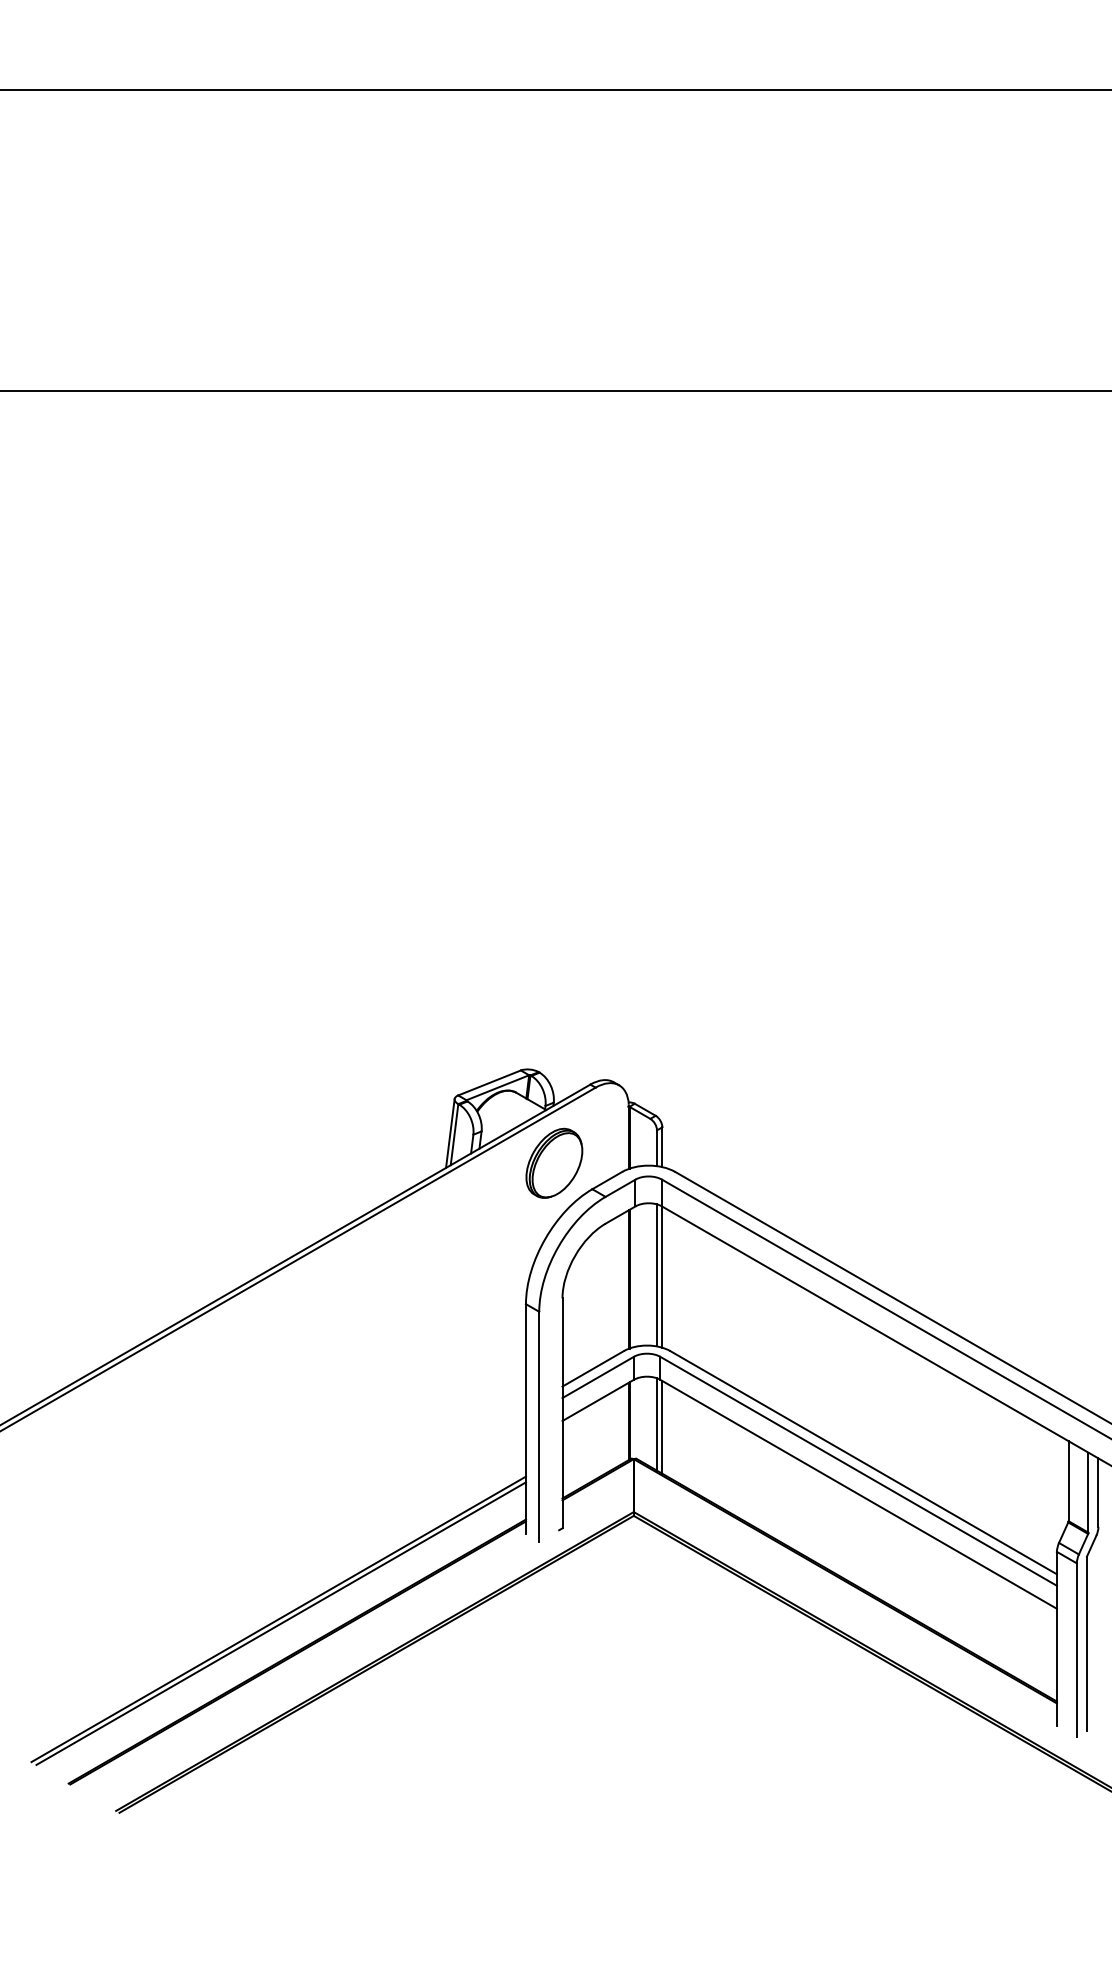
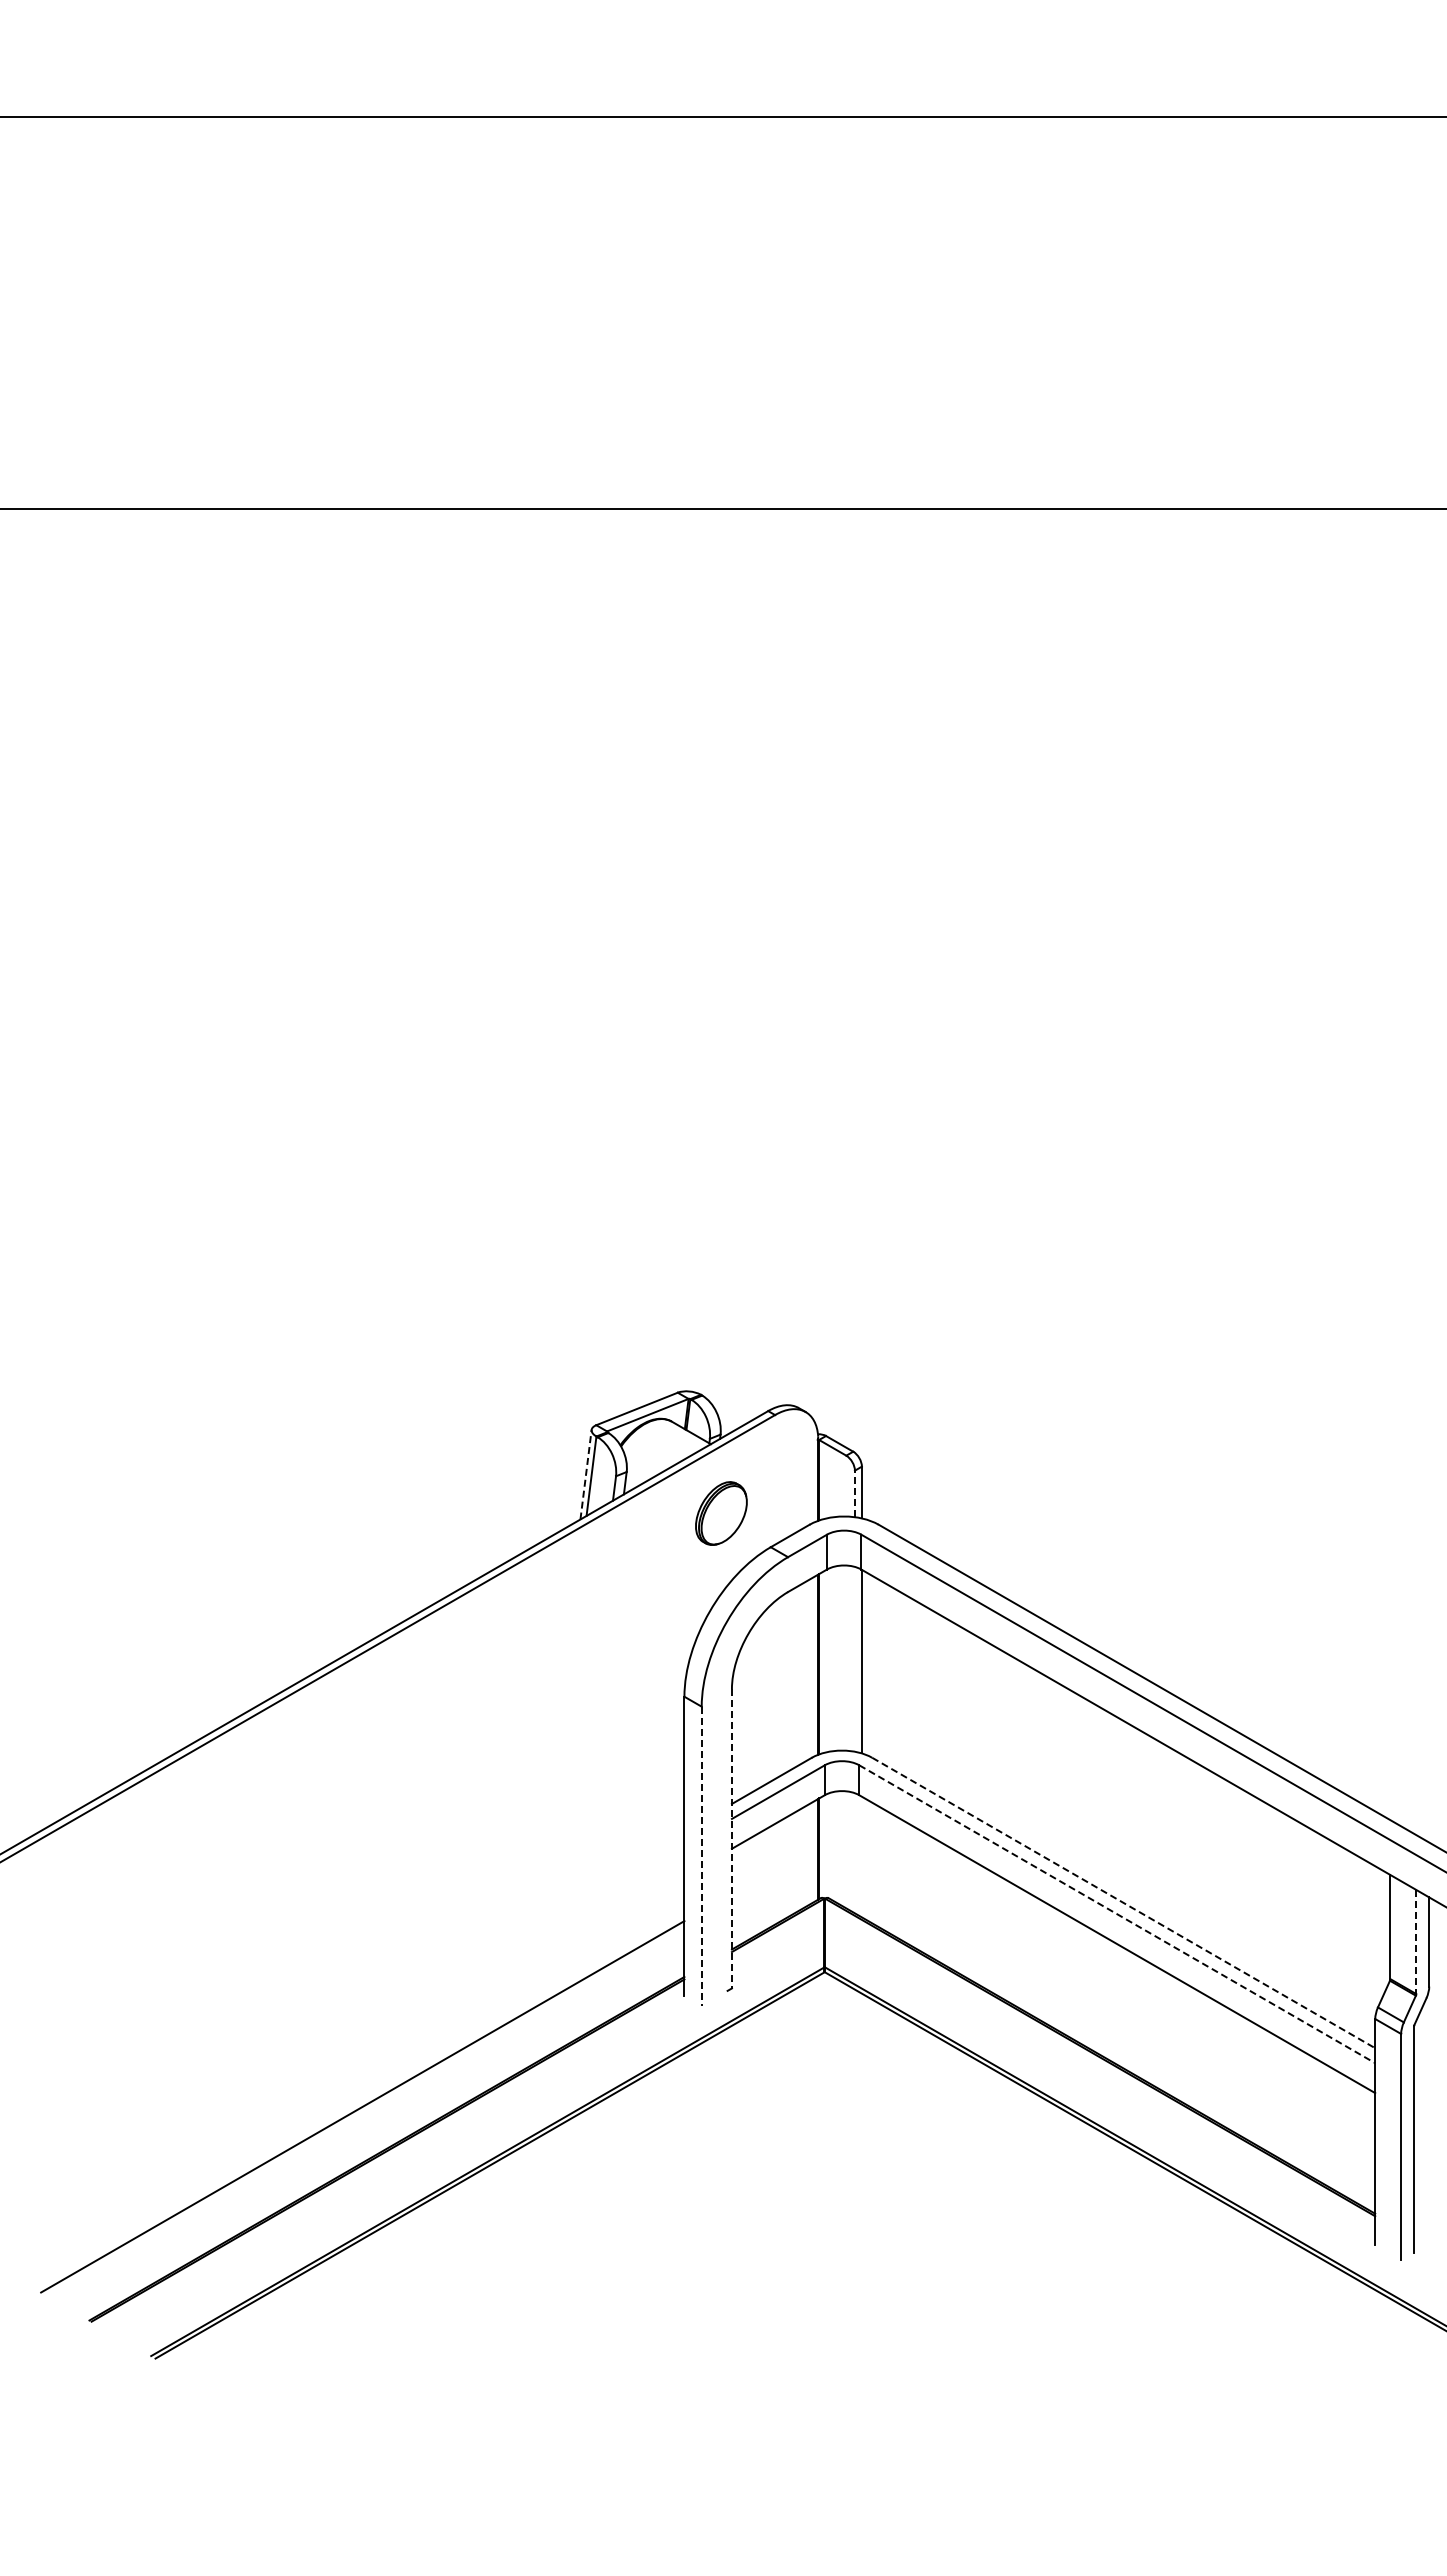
line: (450, 1133) -> (586, 1474), solid -> dashed
line: (656, 1147) -> (854, 1493), solid -> dashed
part: (554, 1163) -> (721, 1513), size x0.7
line: (656, 1274) -> (854, 1658), removed
line: (562, 1413) -> (731, 1838), solid -> dashed
line: (656, 1424) -> (854, 1853), removed
line: (539, 1426) -> (701, 1856), solid -> dashed
line: (662, 1426) -> (861, 1856), removed
line: (864, 1463) -> (1124, 1903), solid -> dashed
line: (858, 1471) -> (1117, 1914), solid -> dashed
line: (1088, 1493) -> (1416, 1942), solid -> dashed
line: (280, 1623) -> (365, 2112), removed

